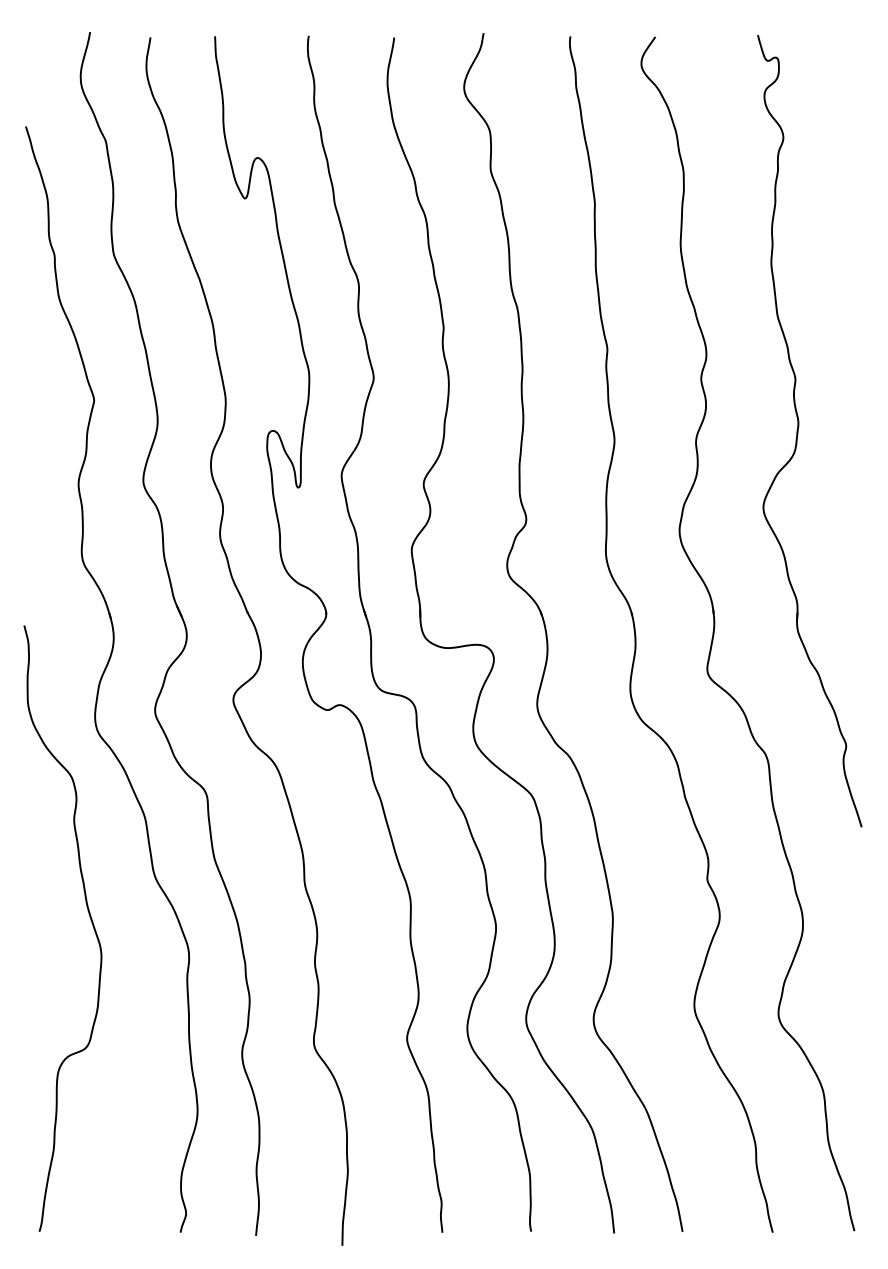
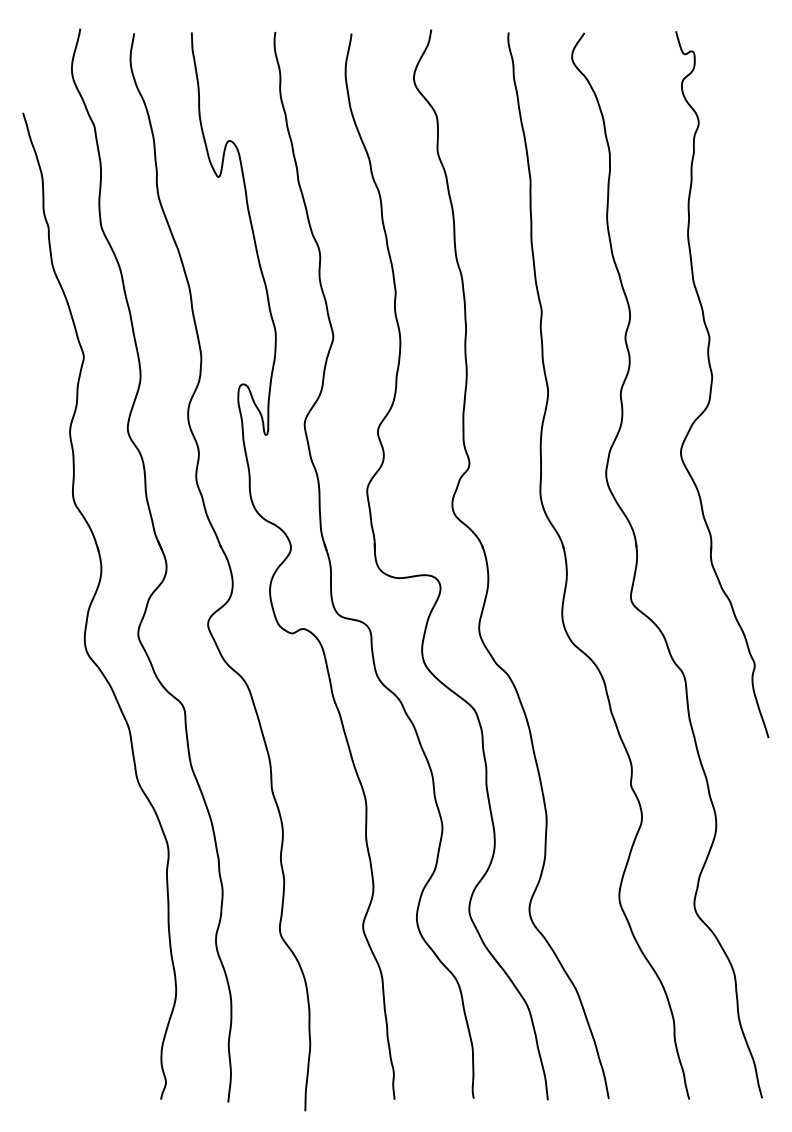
curve: (90, 919) -> (80, 820), removed

